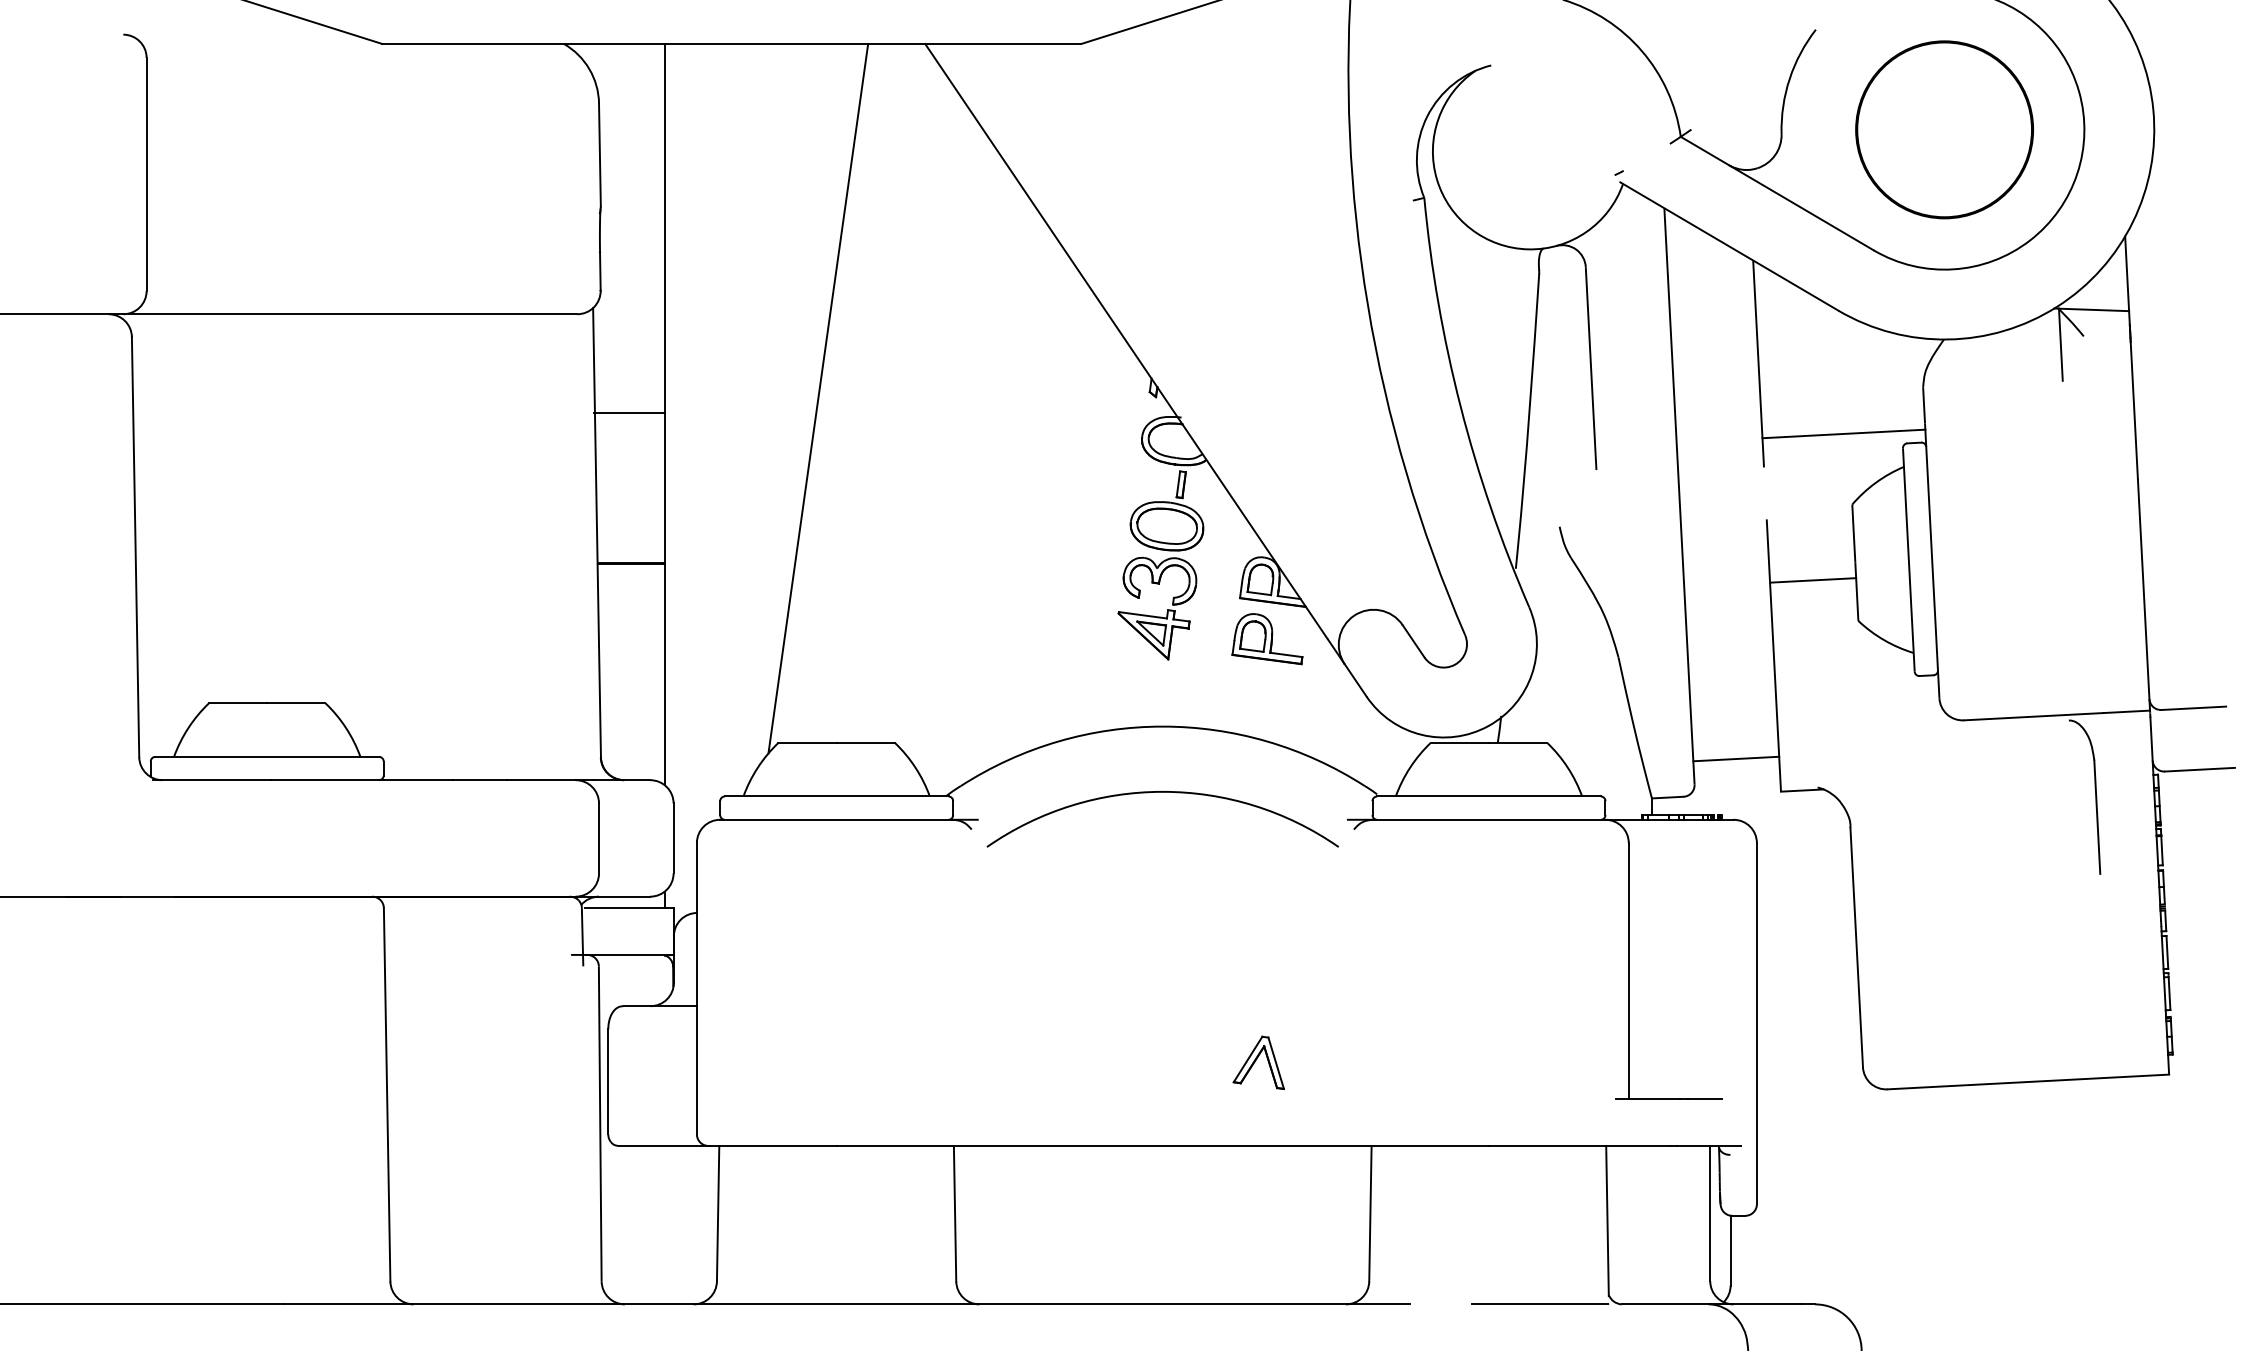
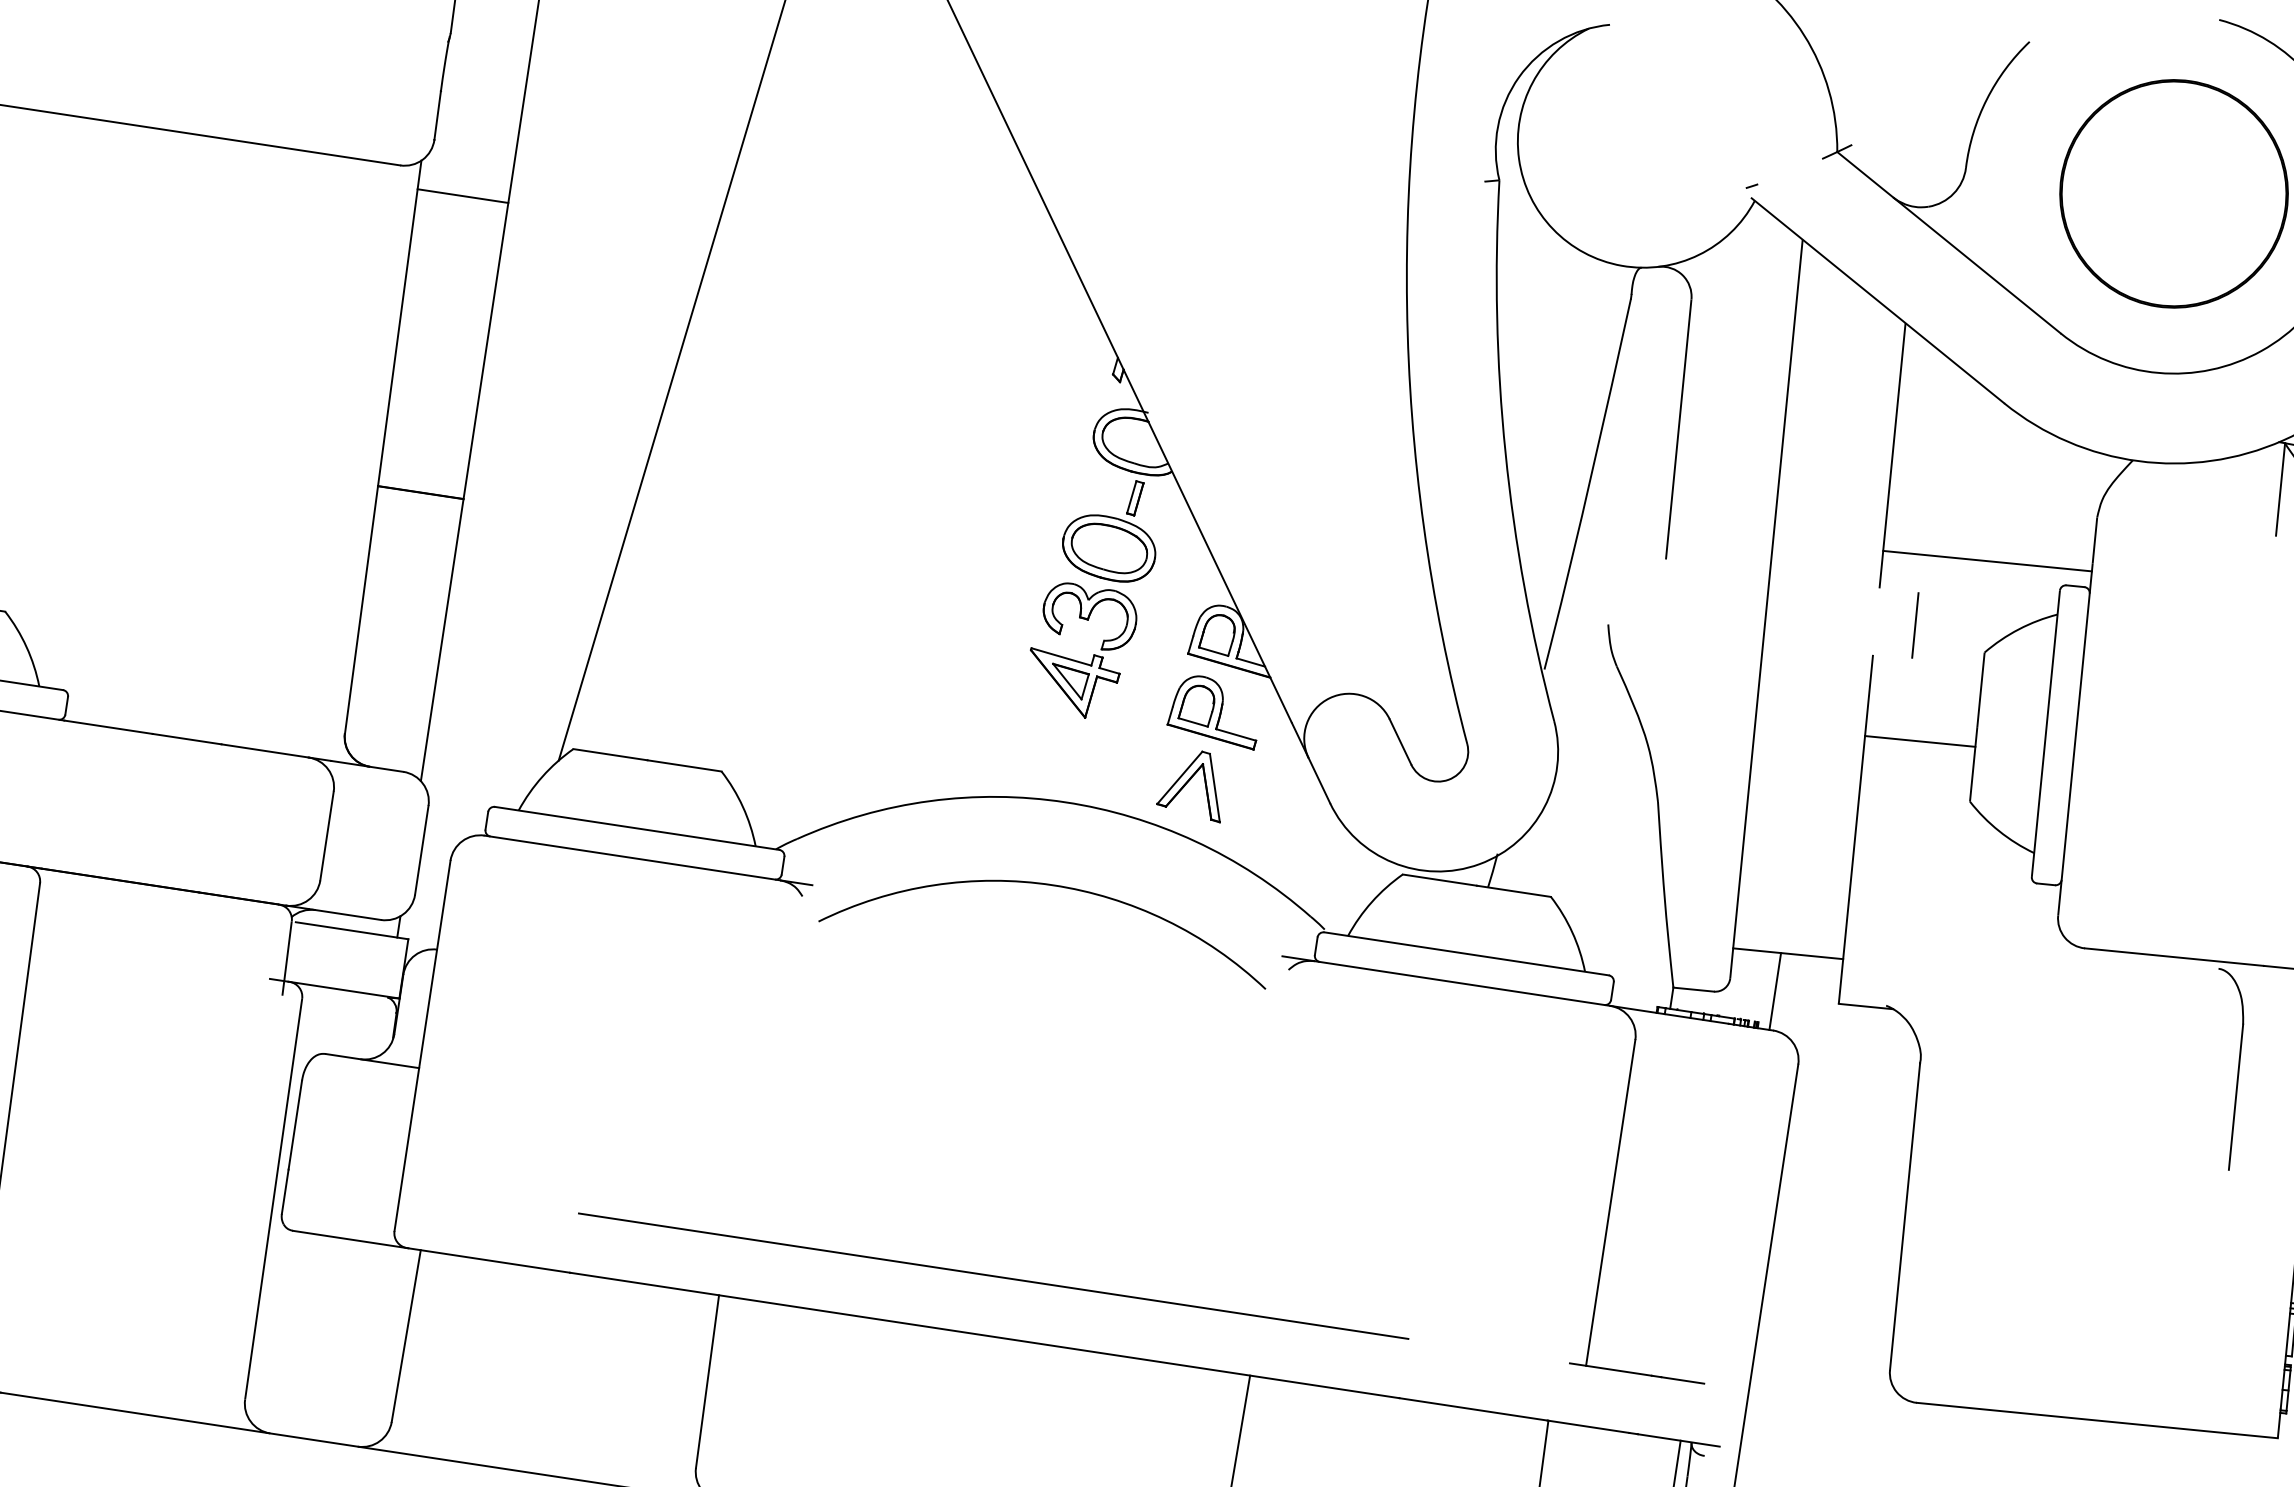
line: (628, 412) -> (462, 195), moved
line: (1795, 491) -> (1914, 625), added
line: (1730, 789) -> (1774, 991), added
part: (1258, 1062) -> (1192, 783), moved
line: (1162, 1099) -> (993, 1276), added

